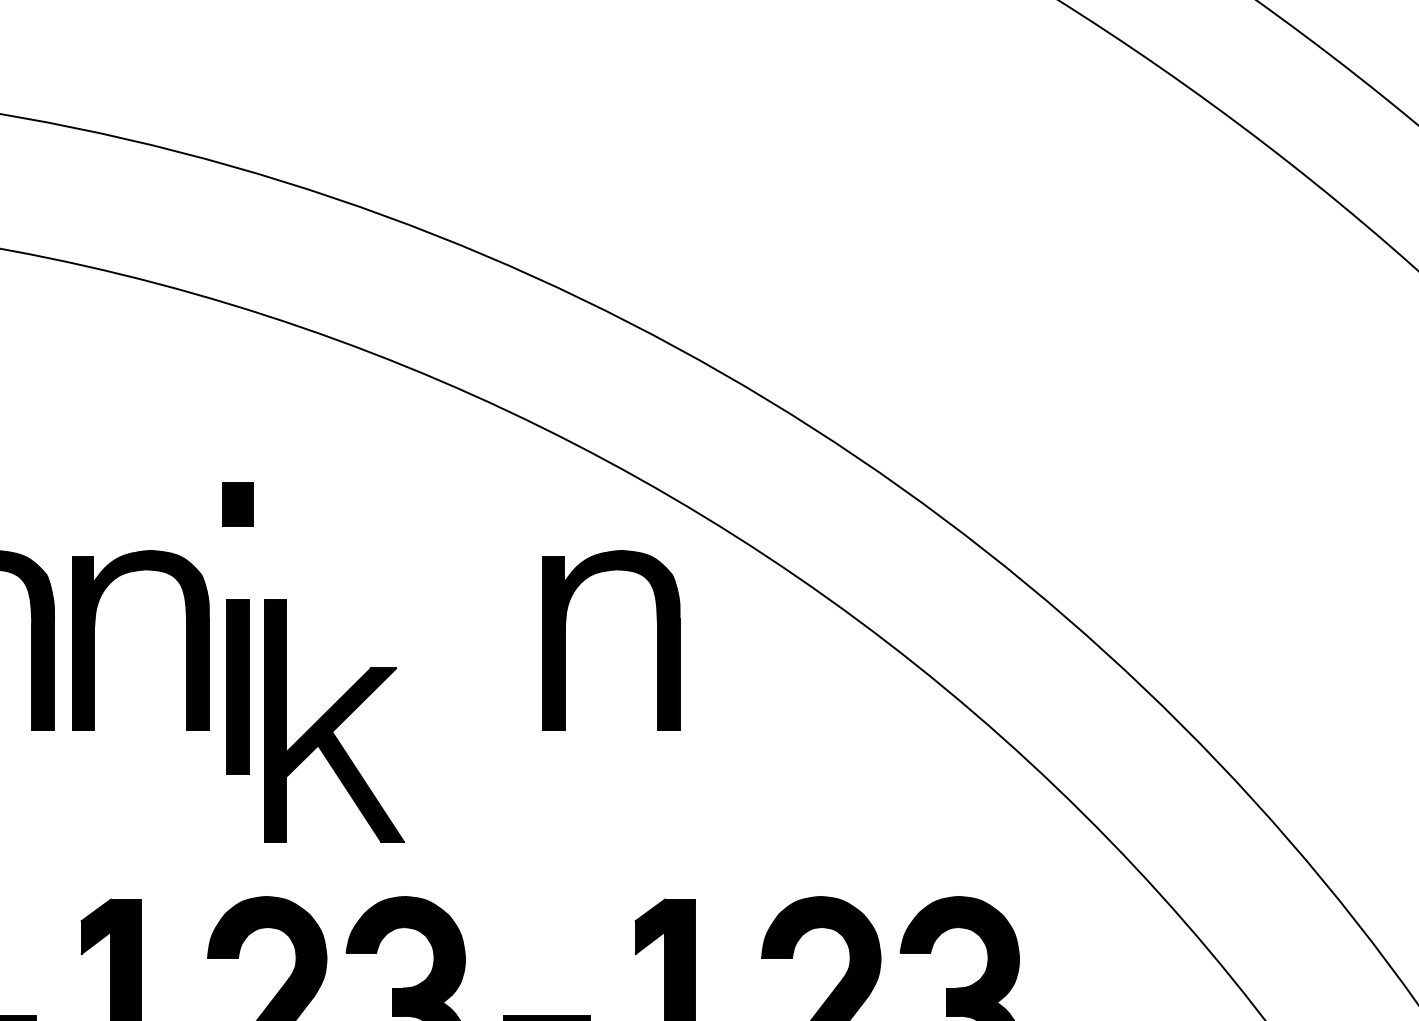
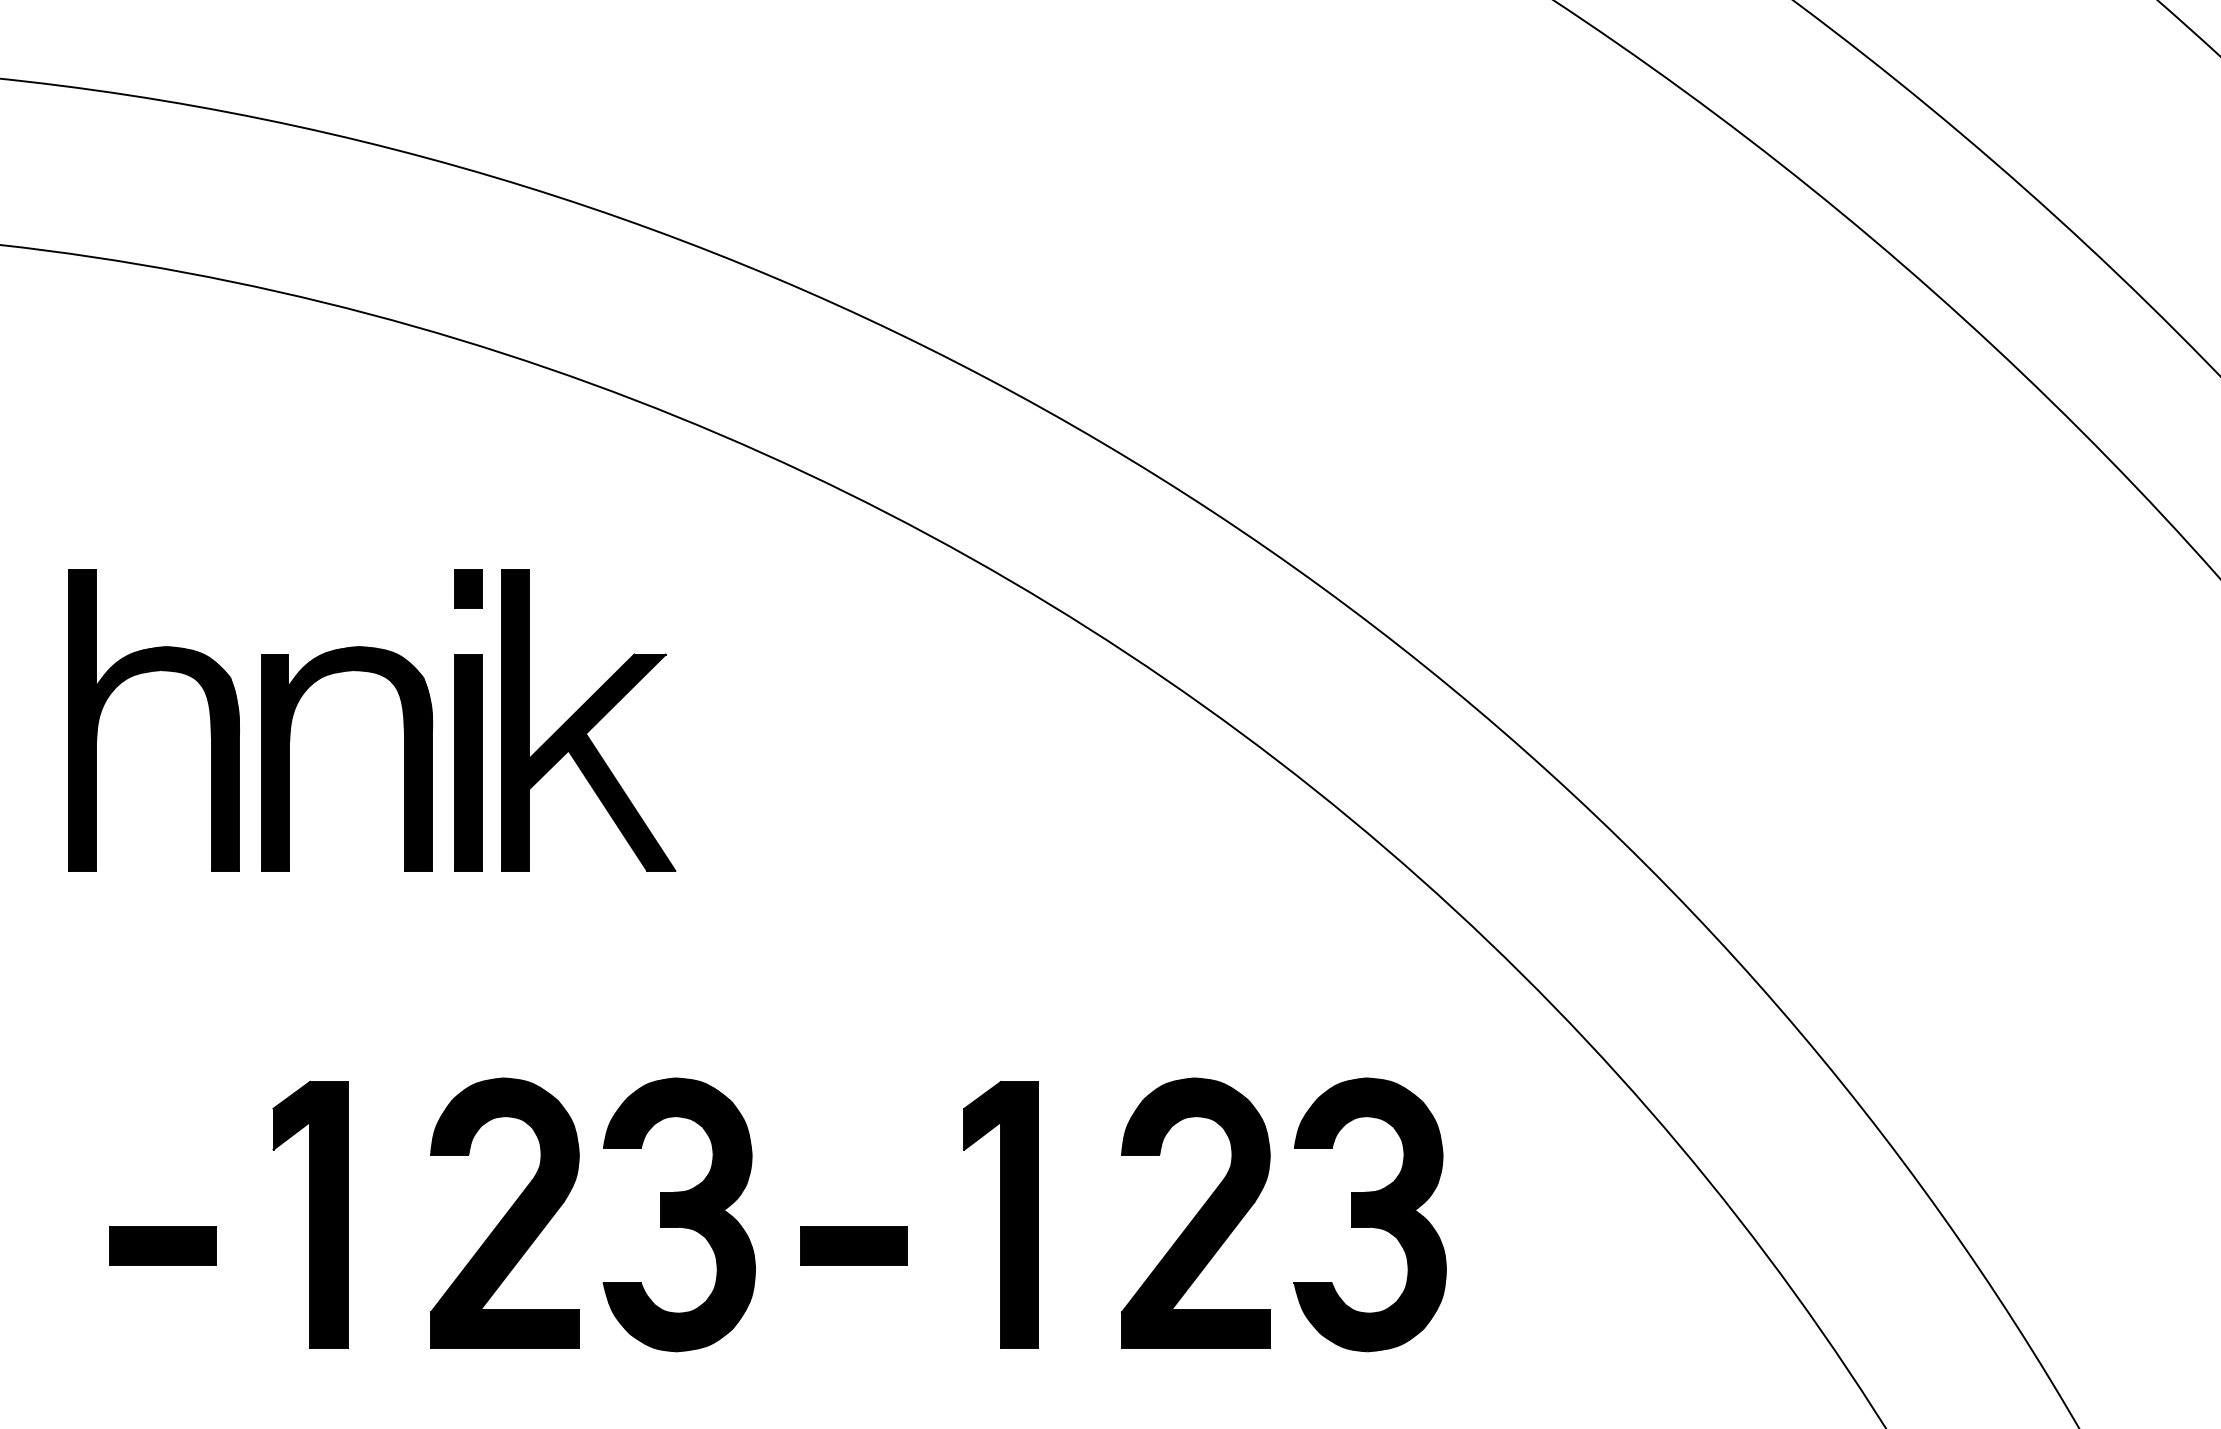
part: (238, 503) -> (468, 588), size x0.71
part: (657, 640) -> (991, 758), removed
part: (238, 686) -> (468, 762), moved
part: (334, 721) -> (588, 720), moved

